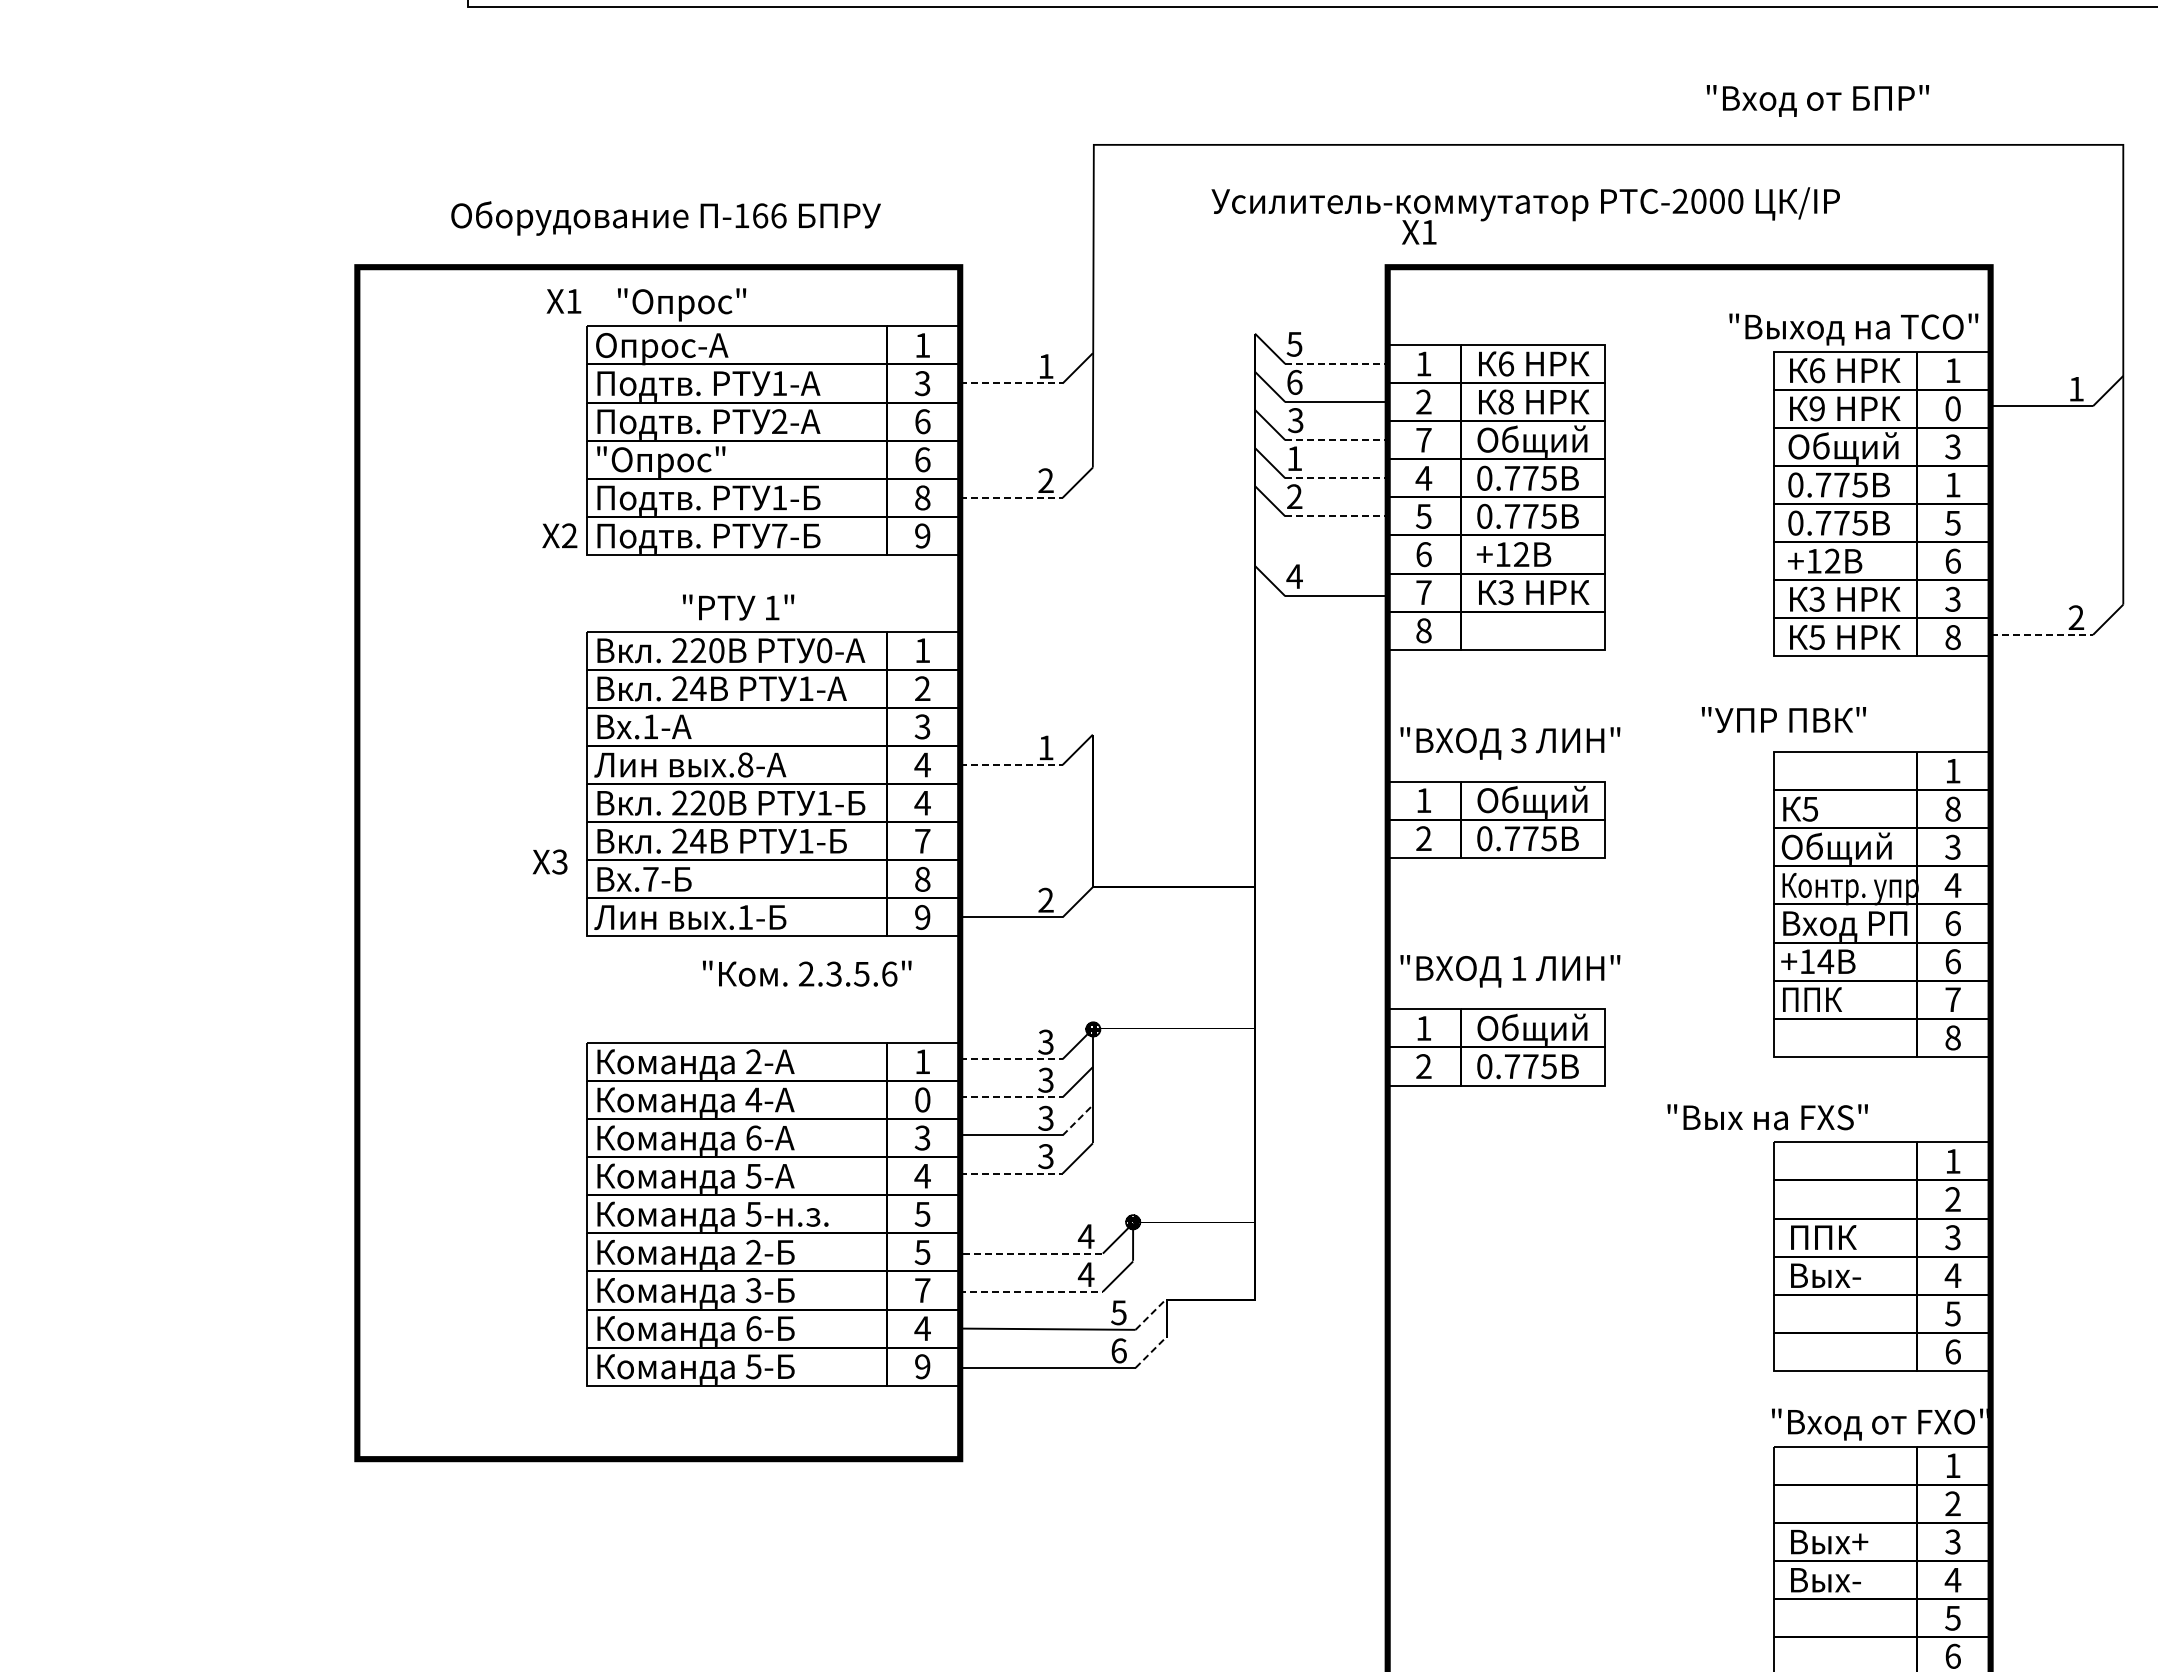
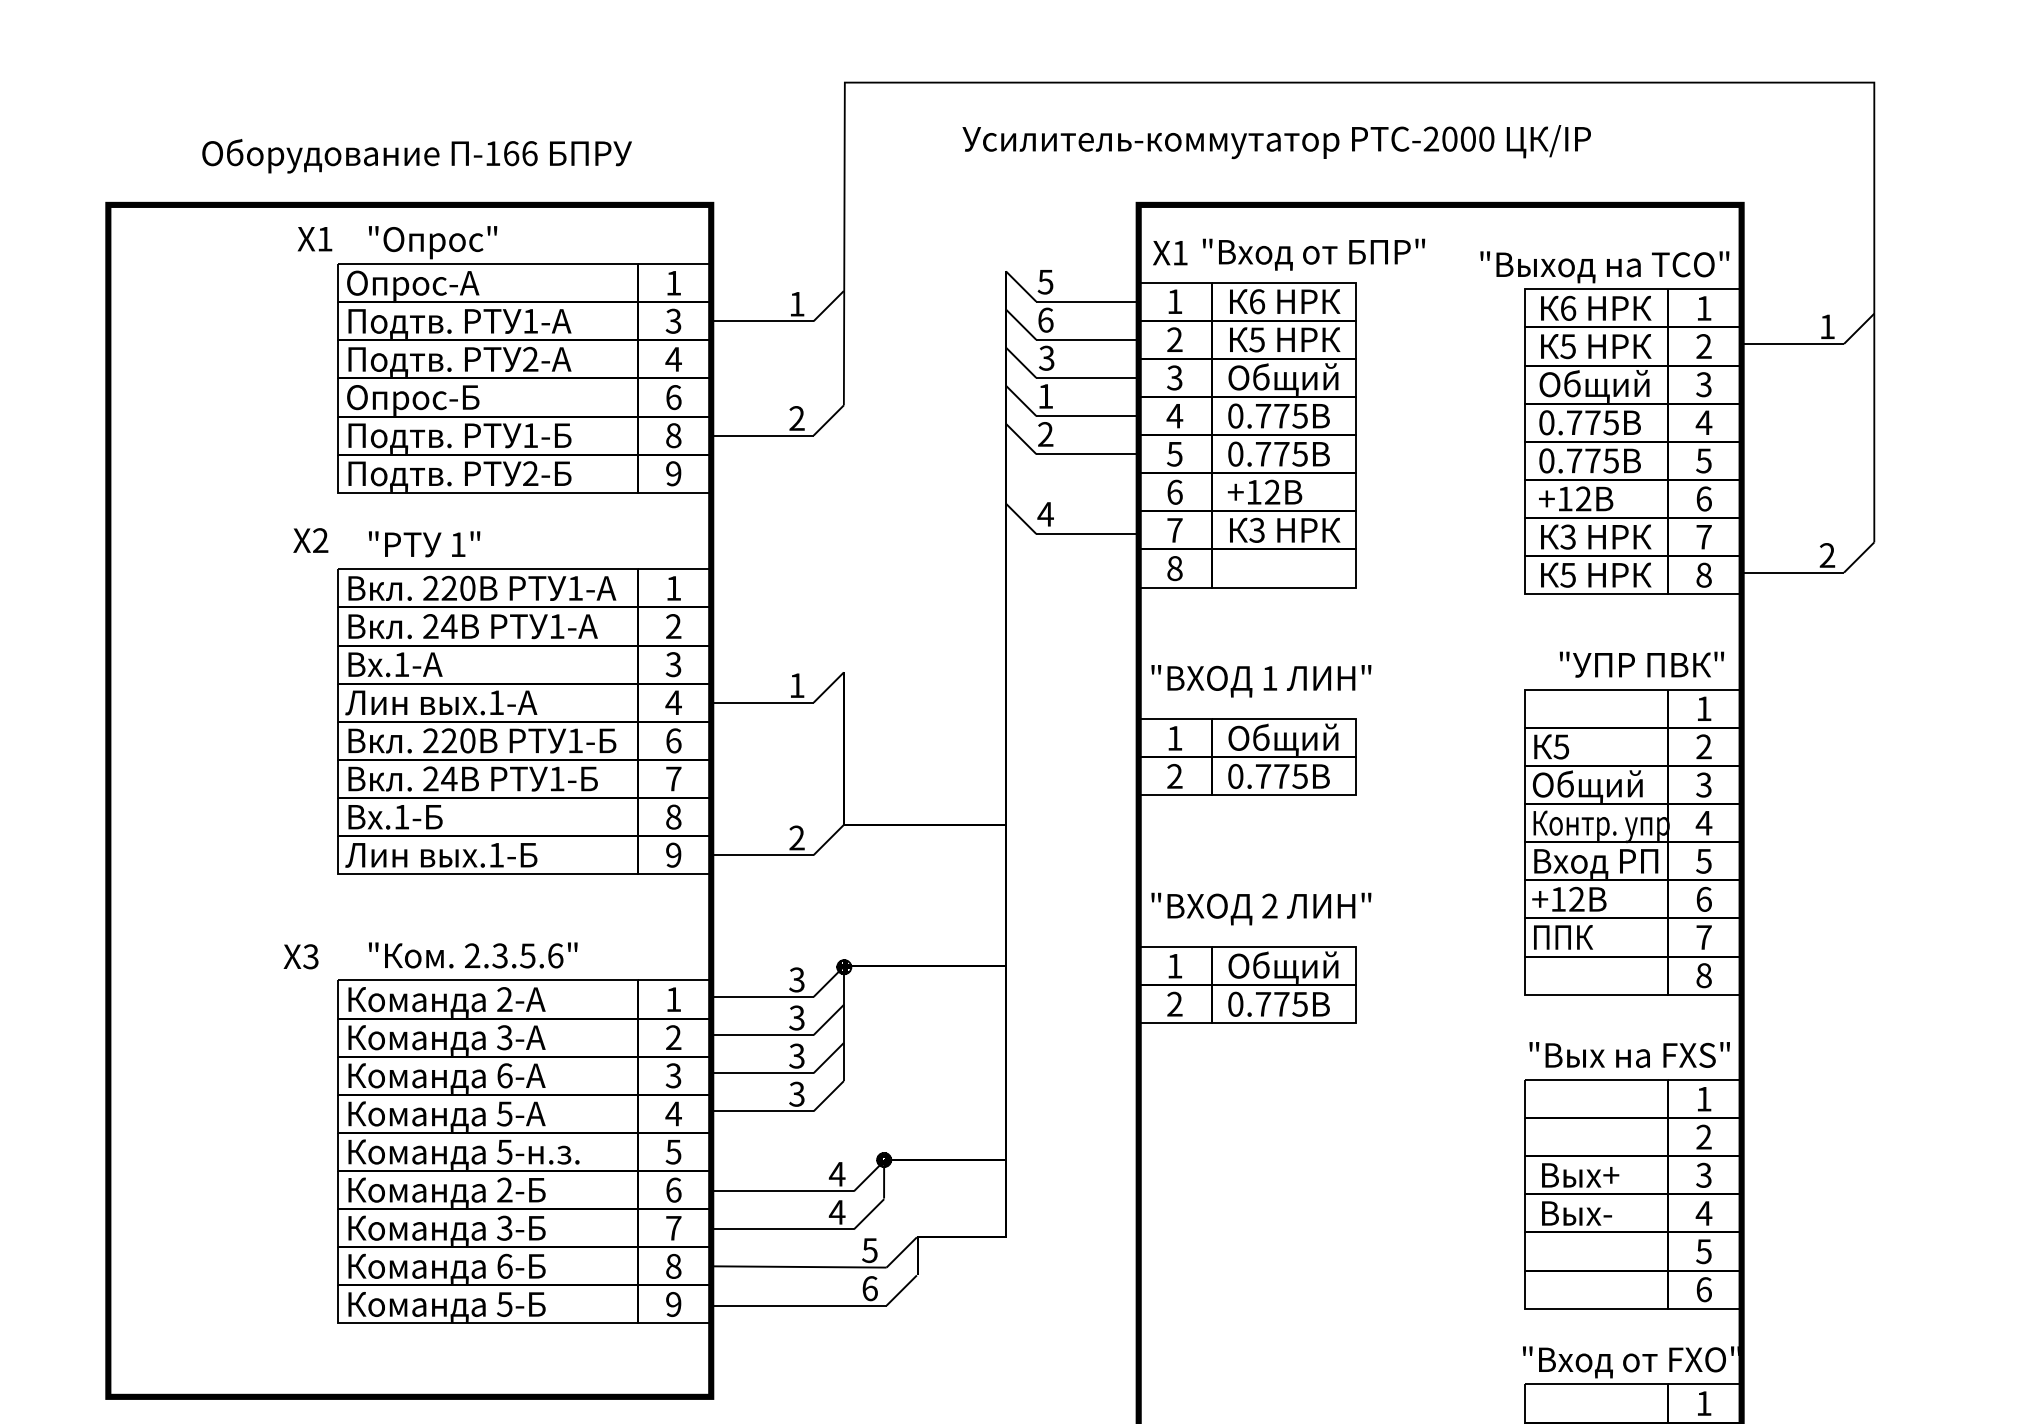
text: (1817, 100) -> (1313, 254), moved
text: (1419, 232) -> (1170, 253), moved
line: (1336, 363) -> (1087, 301), dashed -> solid
line: (1011, 383) -> (762, 321), dashed -> solid
text: (1505, 401) -> (1256, 339), 8 -> 5
text: (1816, 408) -> (1567, 346), 9 -> 5
text: (1952, 408) -> (1703, 346), 0 -> 2
text: (922, 421) -> (673, 359), 6 -> 4
text: (1423, 439) -> (1174, 377), 7 -> 3
line: (1336, 440) -> (1087, 378), dashed -> solid
text: (662, 461) -> (413, 399), "Опрос" -> Опрос-Б
line: (1336, 478) -> (1087, 416), dashed -> solid
text: (1952, 484) -> (1703, 422), 1 -> 4
line: (1011, 497) -> (762, 435), dashed -> solid
line: (1336, 516) -> (1087, 454), dashed -> solid
text: (559, 535) -> (310, 540), moved
text: (779, 535) -> (530, 473), 7- -> 2-
text: (1952, 598) -> (1703, 536), 3 -> 7
text: (738, 607) -> (424, 544), moved
line: (2042, 634) -> (1793, 572), dashed -> solid
text: (824, 650) -> (575, 588), 0- -> 1-
text: (1783, 719) -> (1641, 664), moved
text: (1518, 740) -> (1269, 678), 3 -> 1
text: (745, 764) -> (496, 702), .8- -> .1-
line: (1011, 764) -> (762, 702), dashed -> solid
text: (922, 802) -> (673, 740), 4 -> 6
text: (1952, 808) -> (1703, 746), 8 -> 2
text: (549, 861) -> (300, 956), moved
text: (650, 879) -> (401, 817), .7- -> .1-
text: (1952, 923) -> (1703, 861), 6 -> 5
text: (1825, 961) -> (1576, 899), +14 -> +12
text: (1518, 968) -> (1269, 906), 1 -> 2
text: (807, 973) -> (473, 955), moved
line: (1011, 1059) -> (762, 997), dashed -> solid
line: (1011, 1097) -> (762, 1035), dashed -> solid
text: (753, 1099) -> (504, 1037), 4- -> 3-
text: (922, 1099) -> (673, 1037), 0 -> 2
text: (1767, 1117) -> (1629, 1055), moved
line: (1078, 1119) -> (829, 1057), dashed -> solid
line: (1011, 1173) -> (762, 1111), dashed -> solid
text: (1831, 1237) -> (1582, 1175), ППК -> Вых+
text: (922, 1251) -> (673, 1189), 5 -> 6
line: (1033, 1253) -> (784, 1191), dashed -> solid
line: (1031, 1291) -> (782, 1229), dashed -> solid
line: (1151, 1314) -> (902, 1252), dashed -> solid
text: (922, 1328) -> (673, 1266), 4 -> 8
line: (1151, 1352) -> (902, 1290), dashed -> solid

